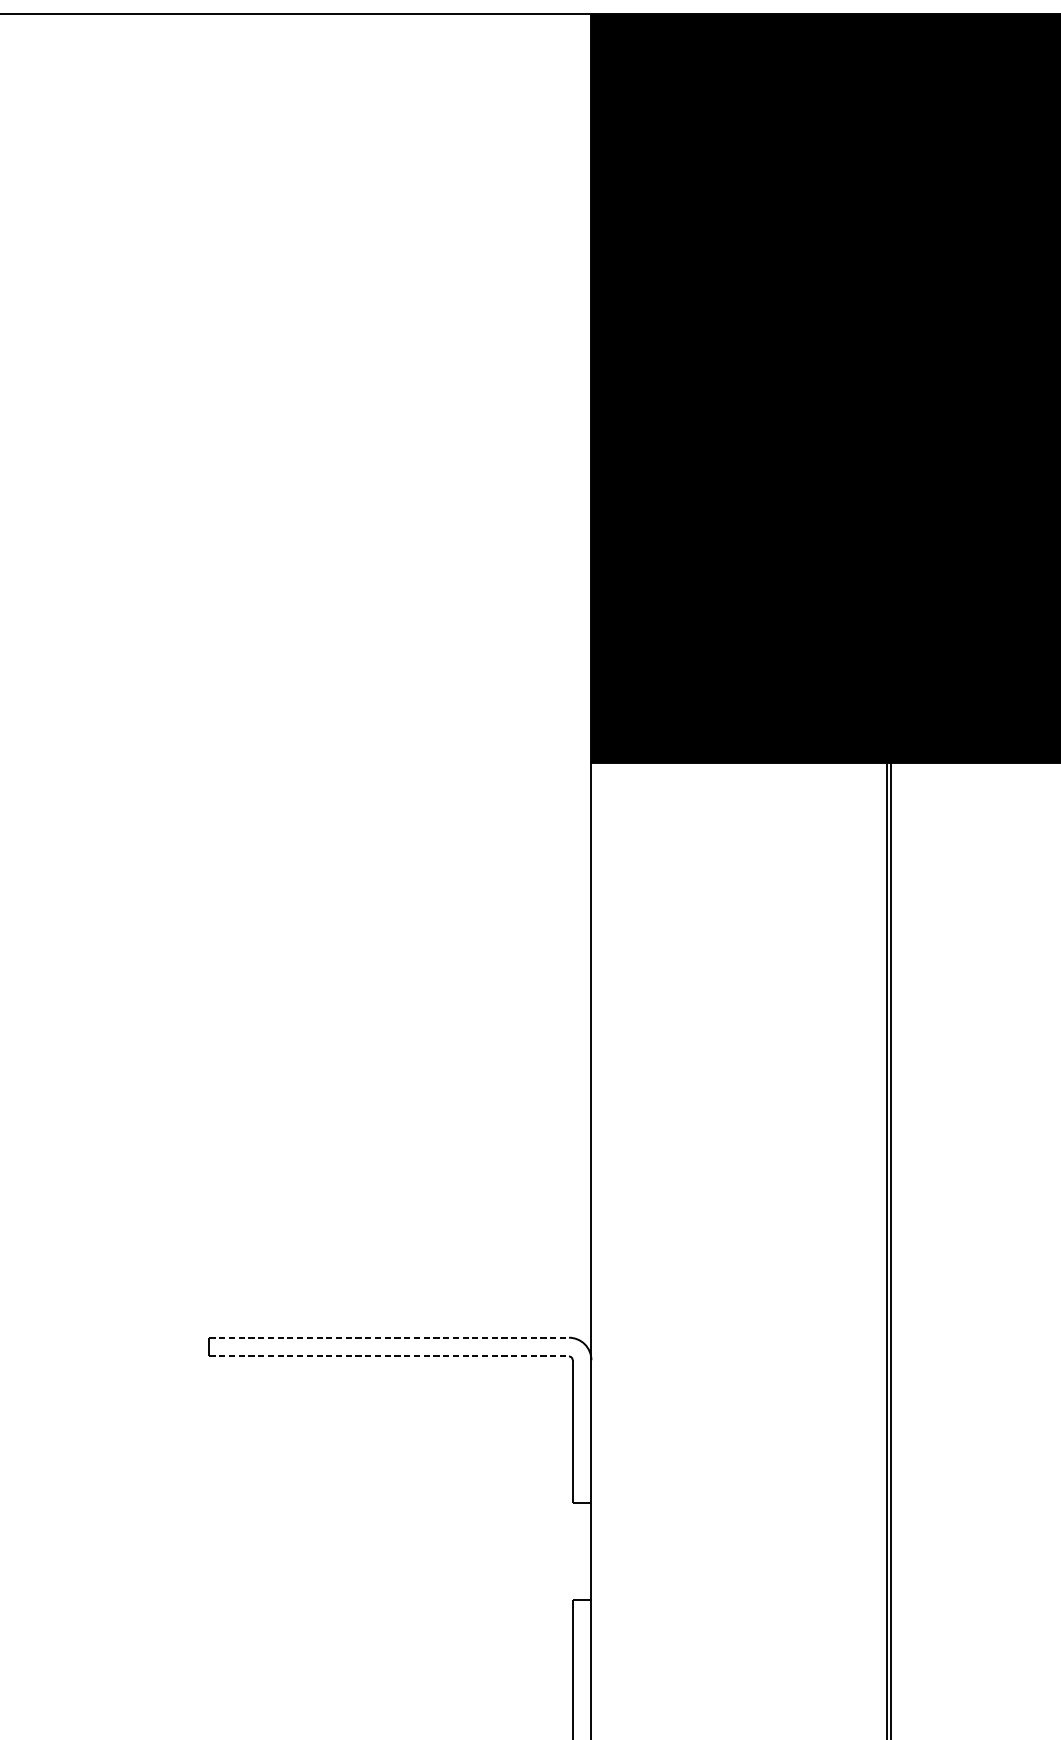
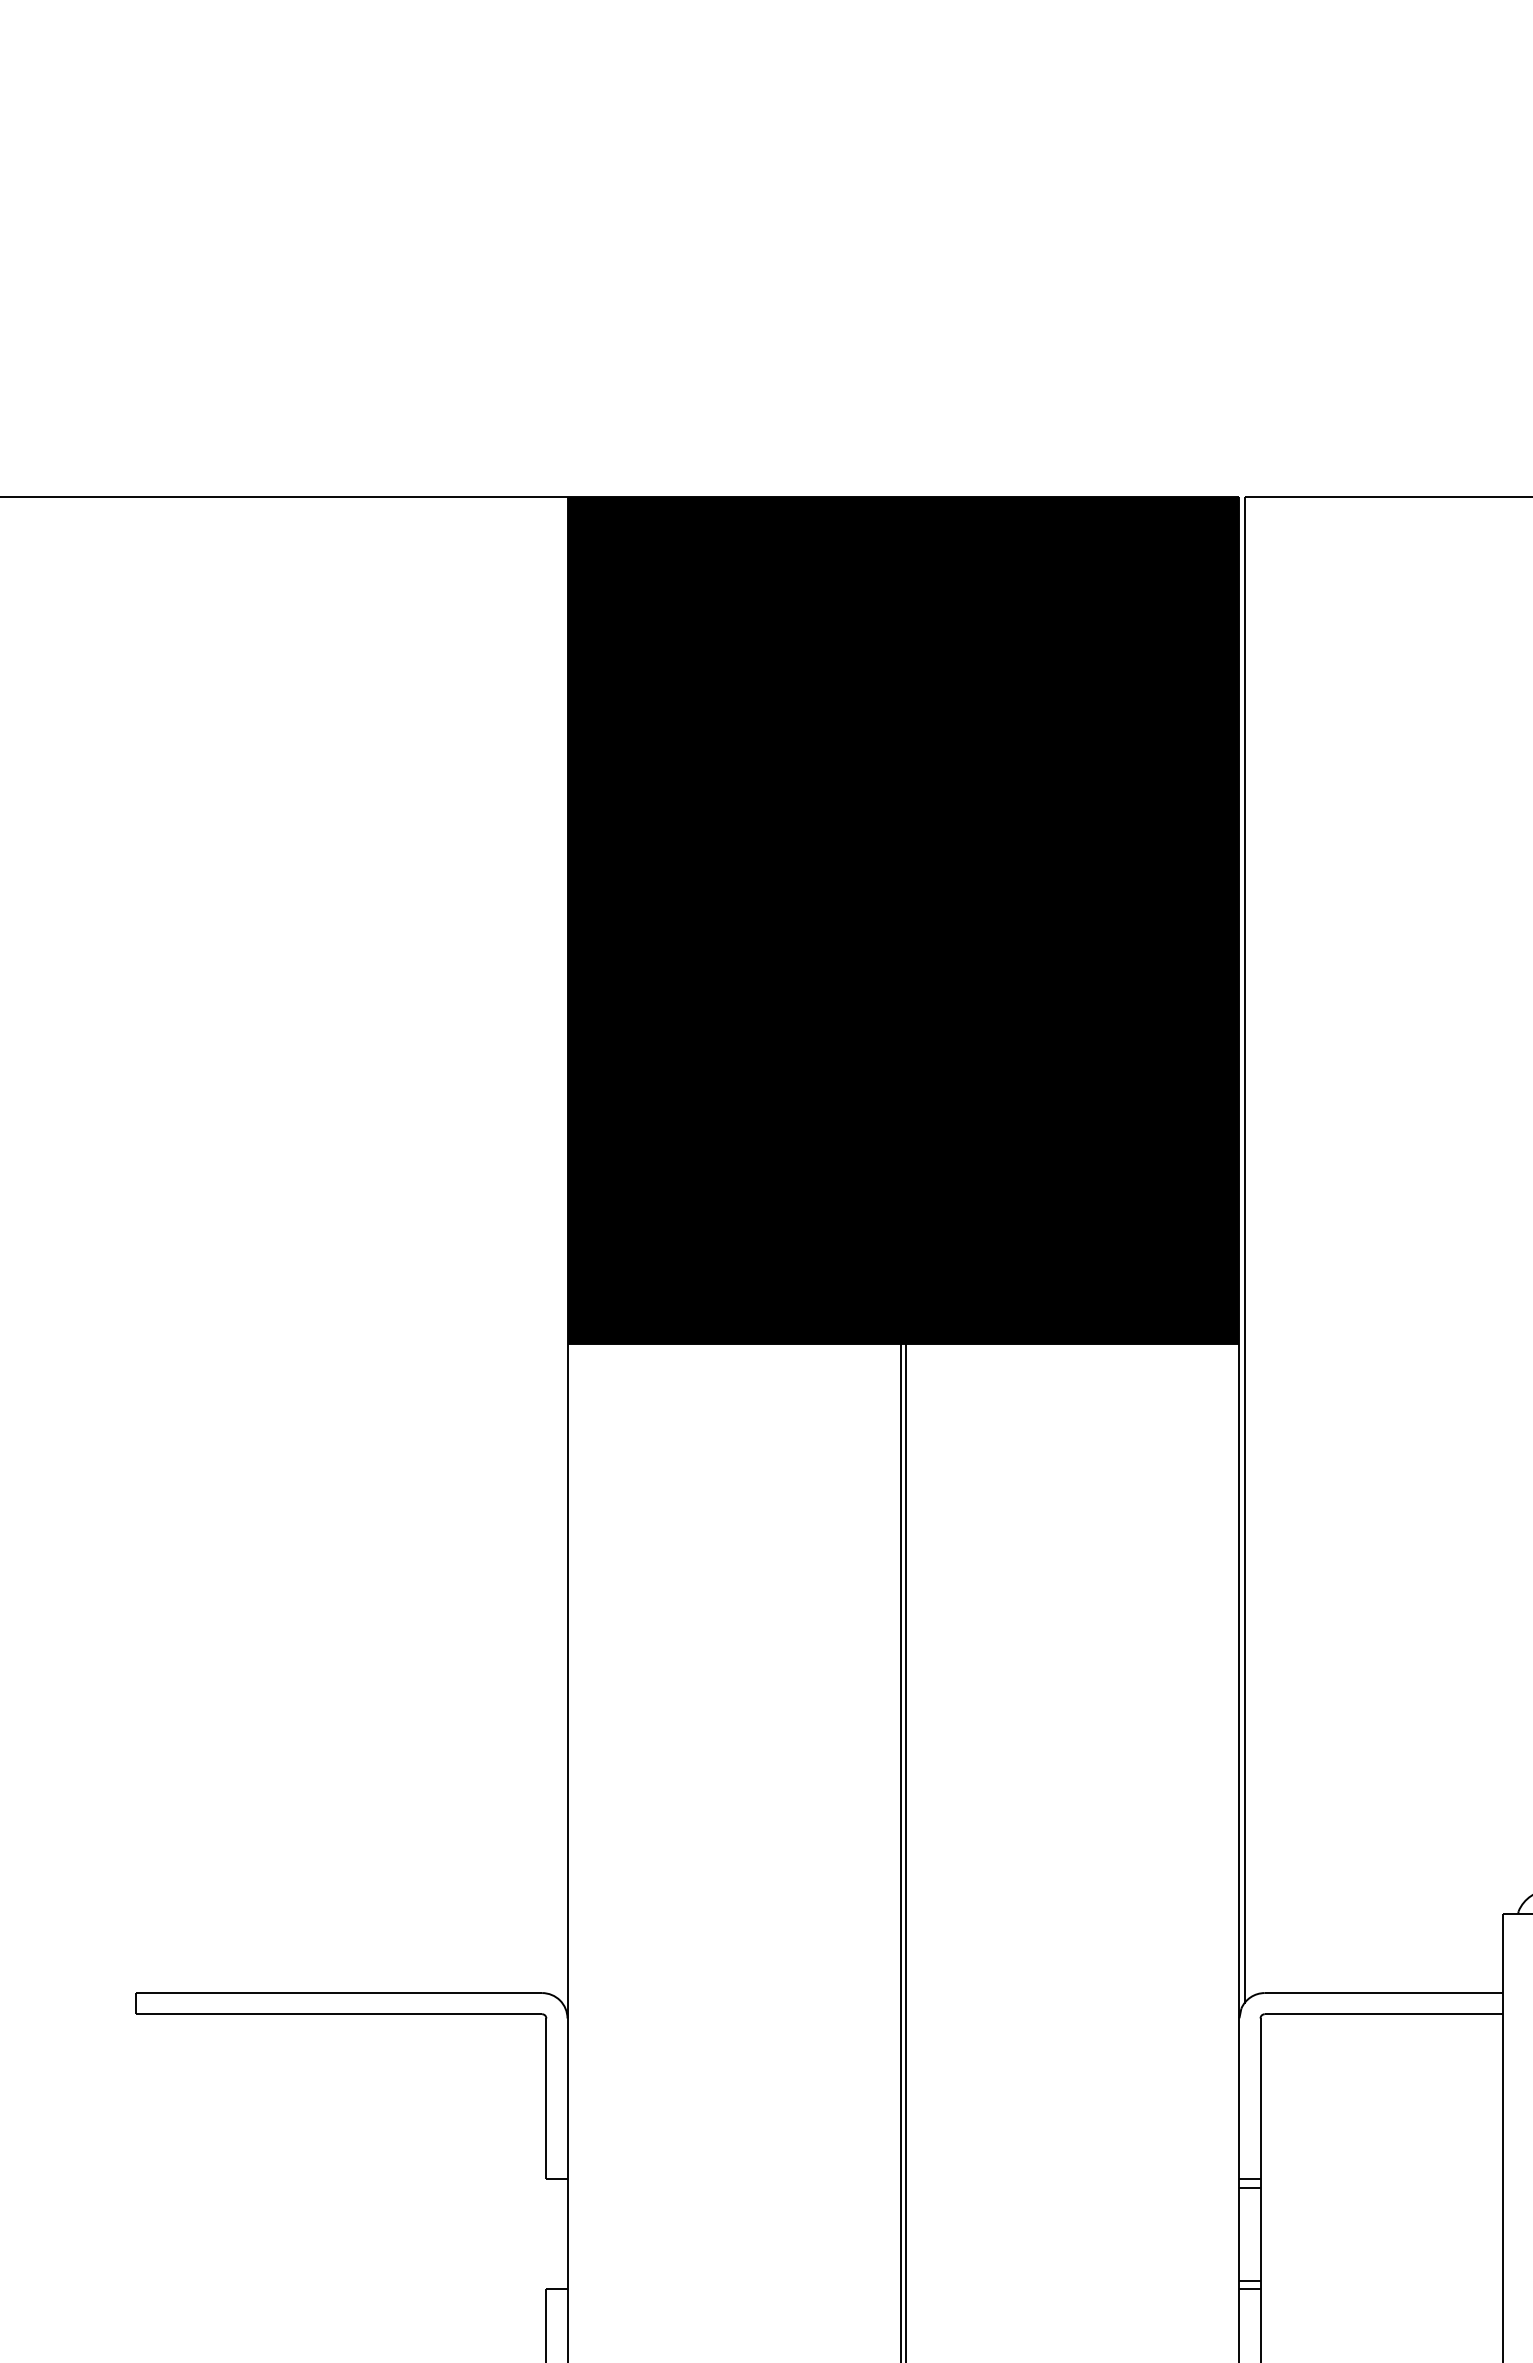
line: (389, 1338) -> (339, 1993), dashed -> solid
line: (389, 1356) -> (339, 2014), dashed -> solid

